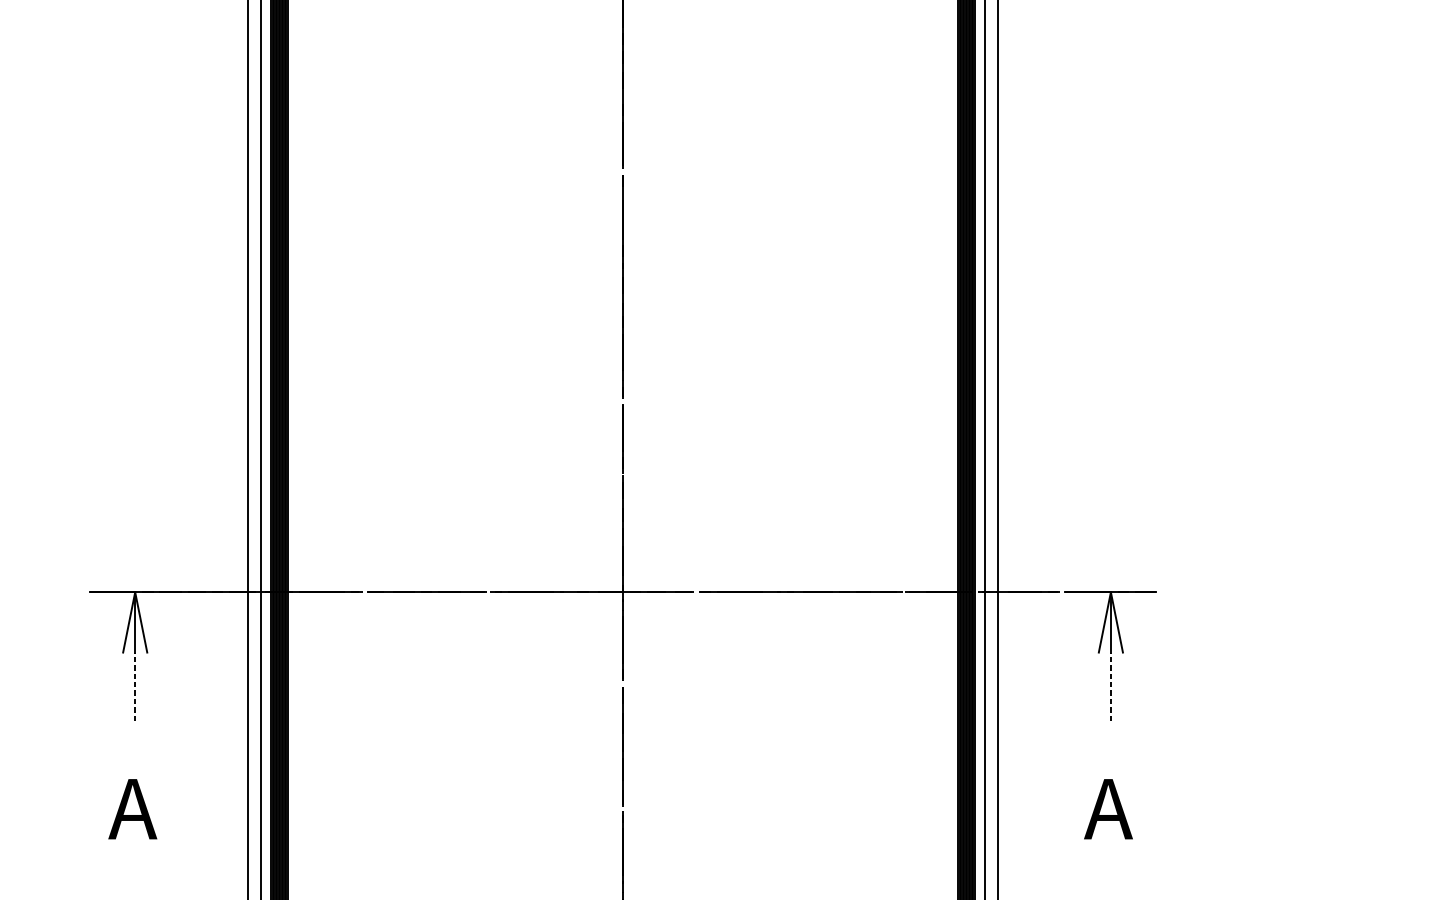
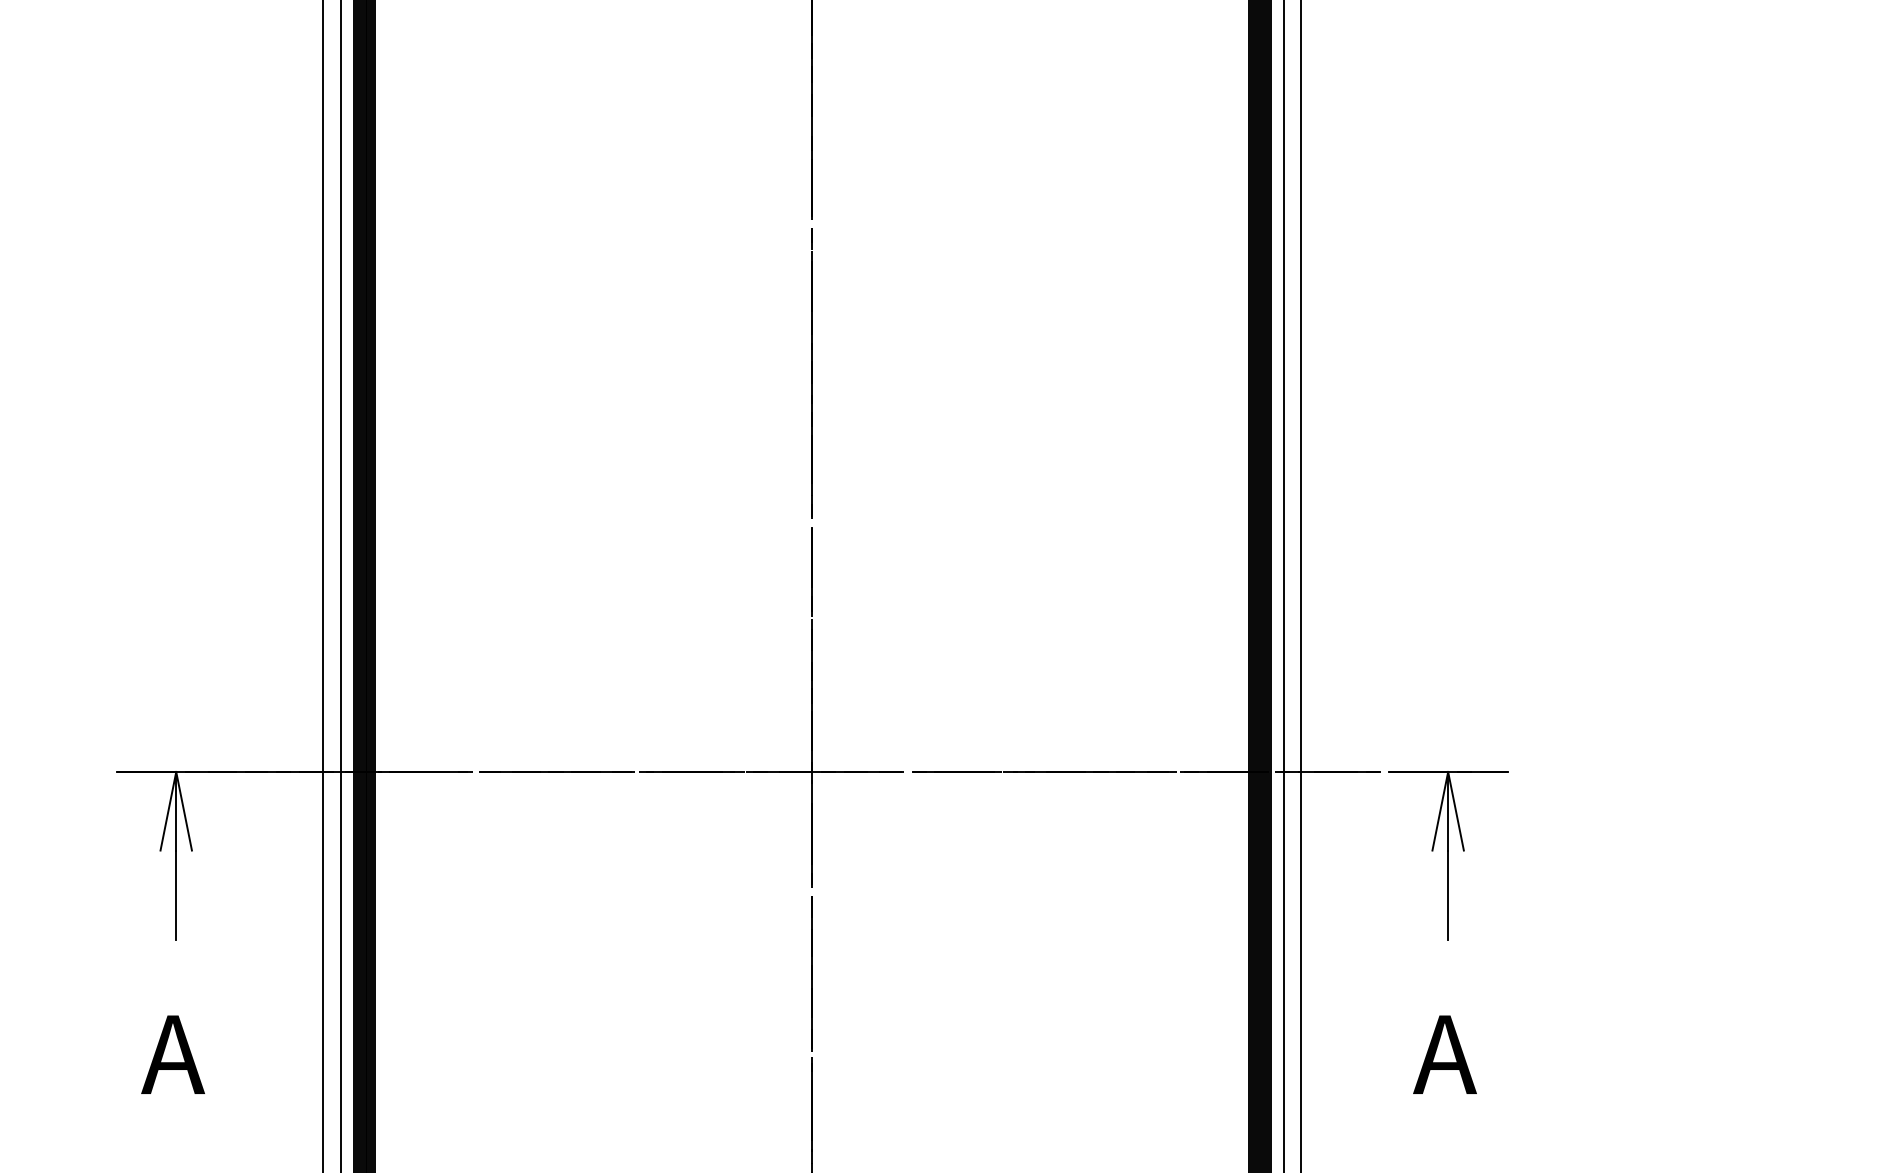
line: (135, 687) -> (176, 895), dashed -> solid
line: (1111, 687) -> (1448, 895), dashed -> solid

